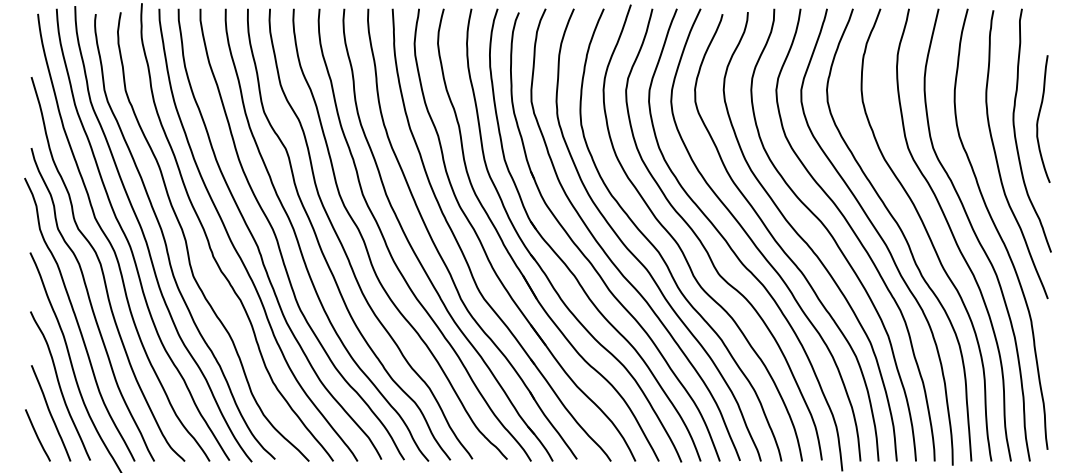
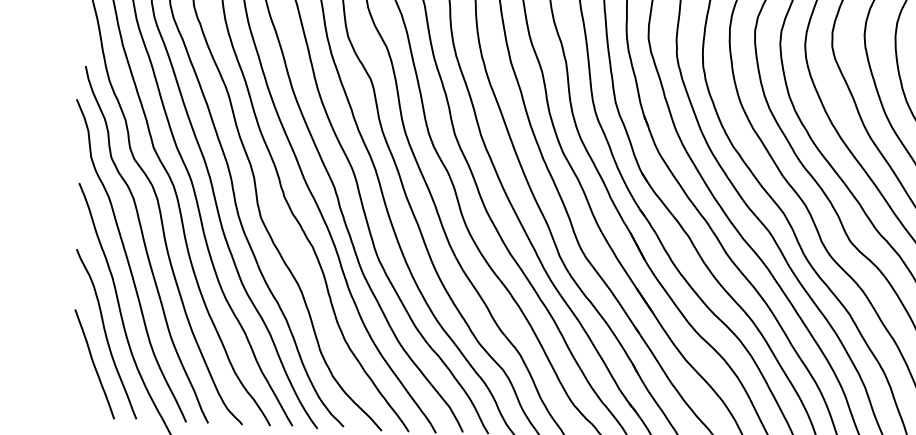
curve: (37, 435) -> (78, 388), removed

